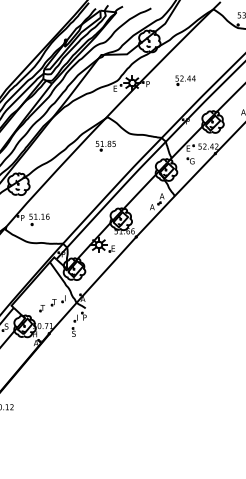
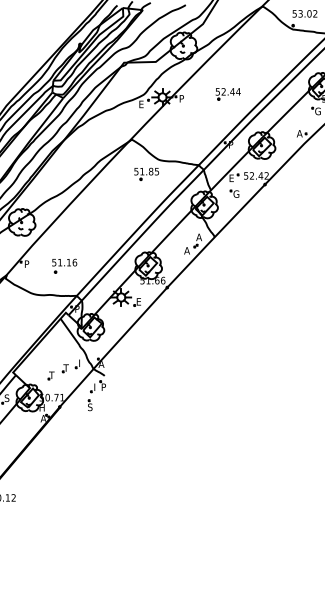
part: (105, 145) -> (146, 173), moved
part: (39, 219) -> (64, 265), moved

